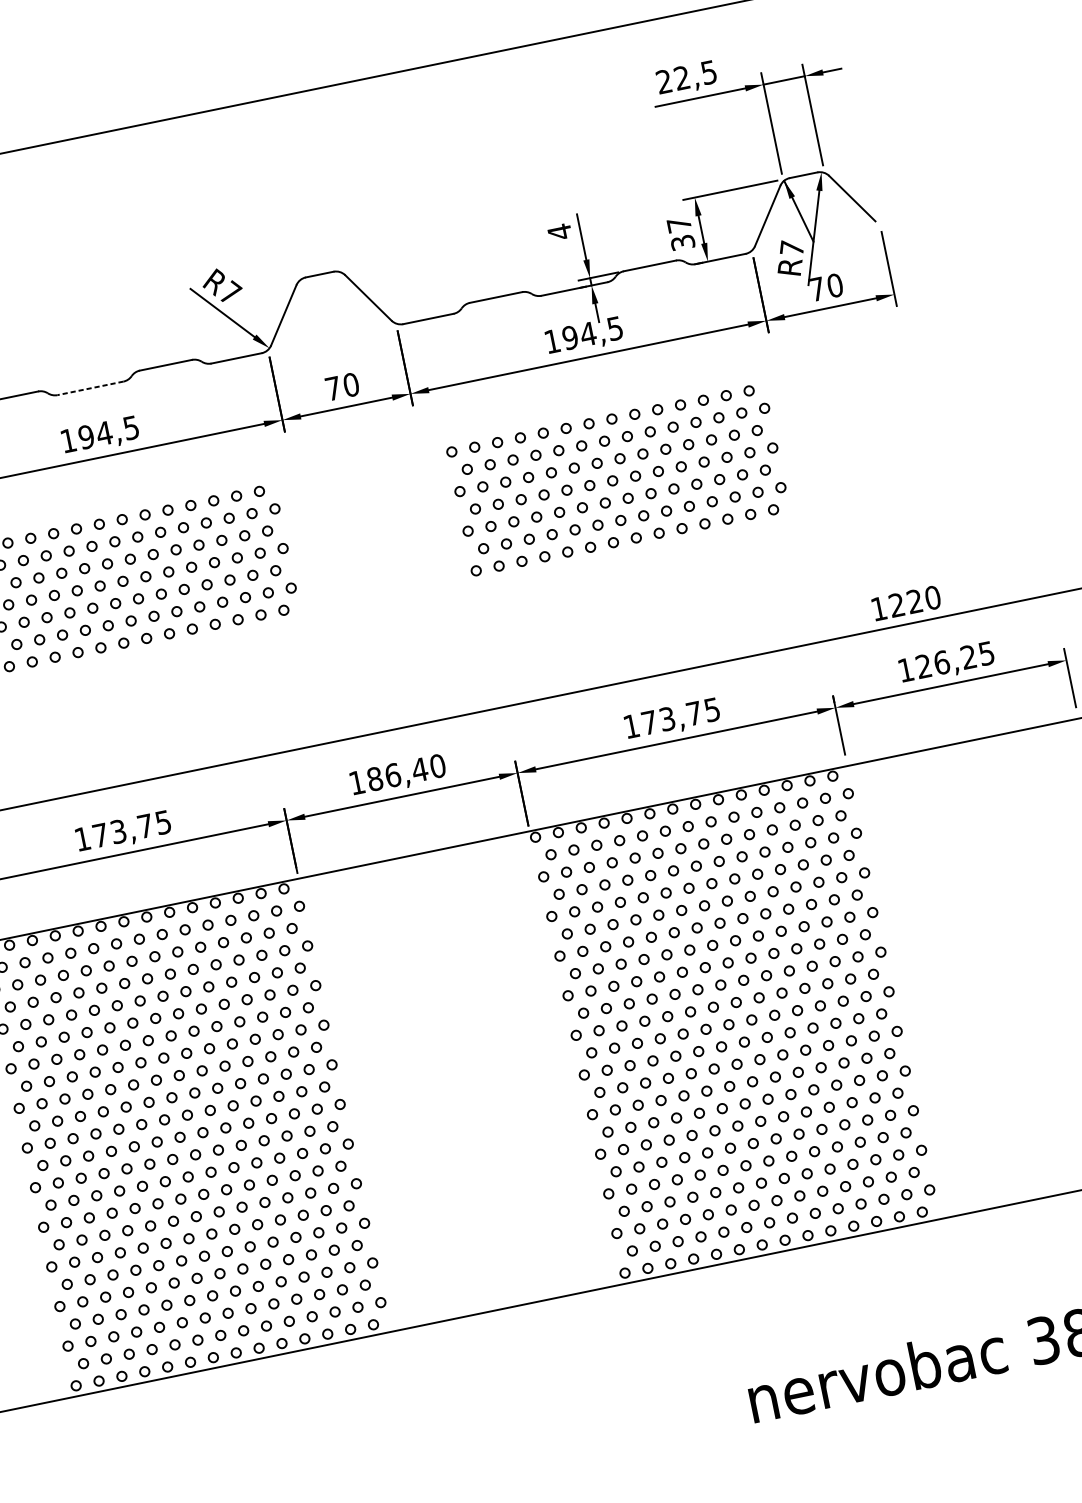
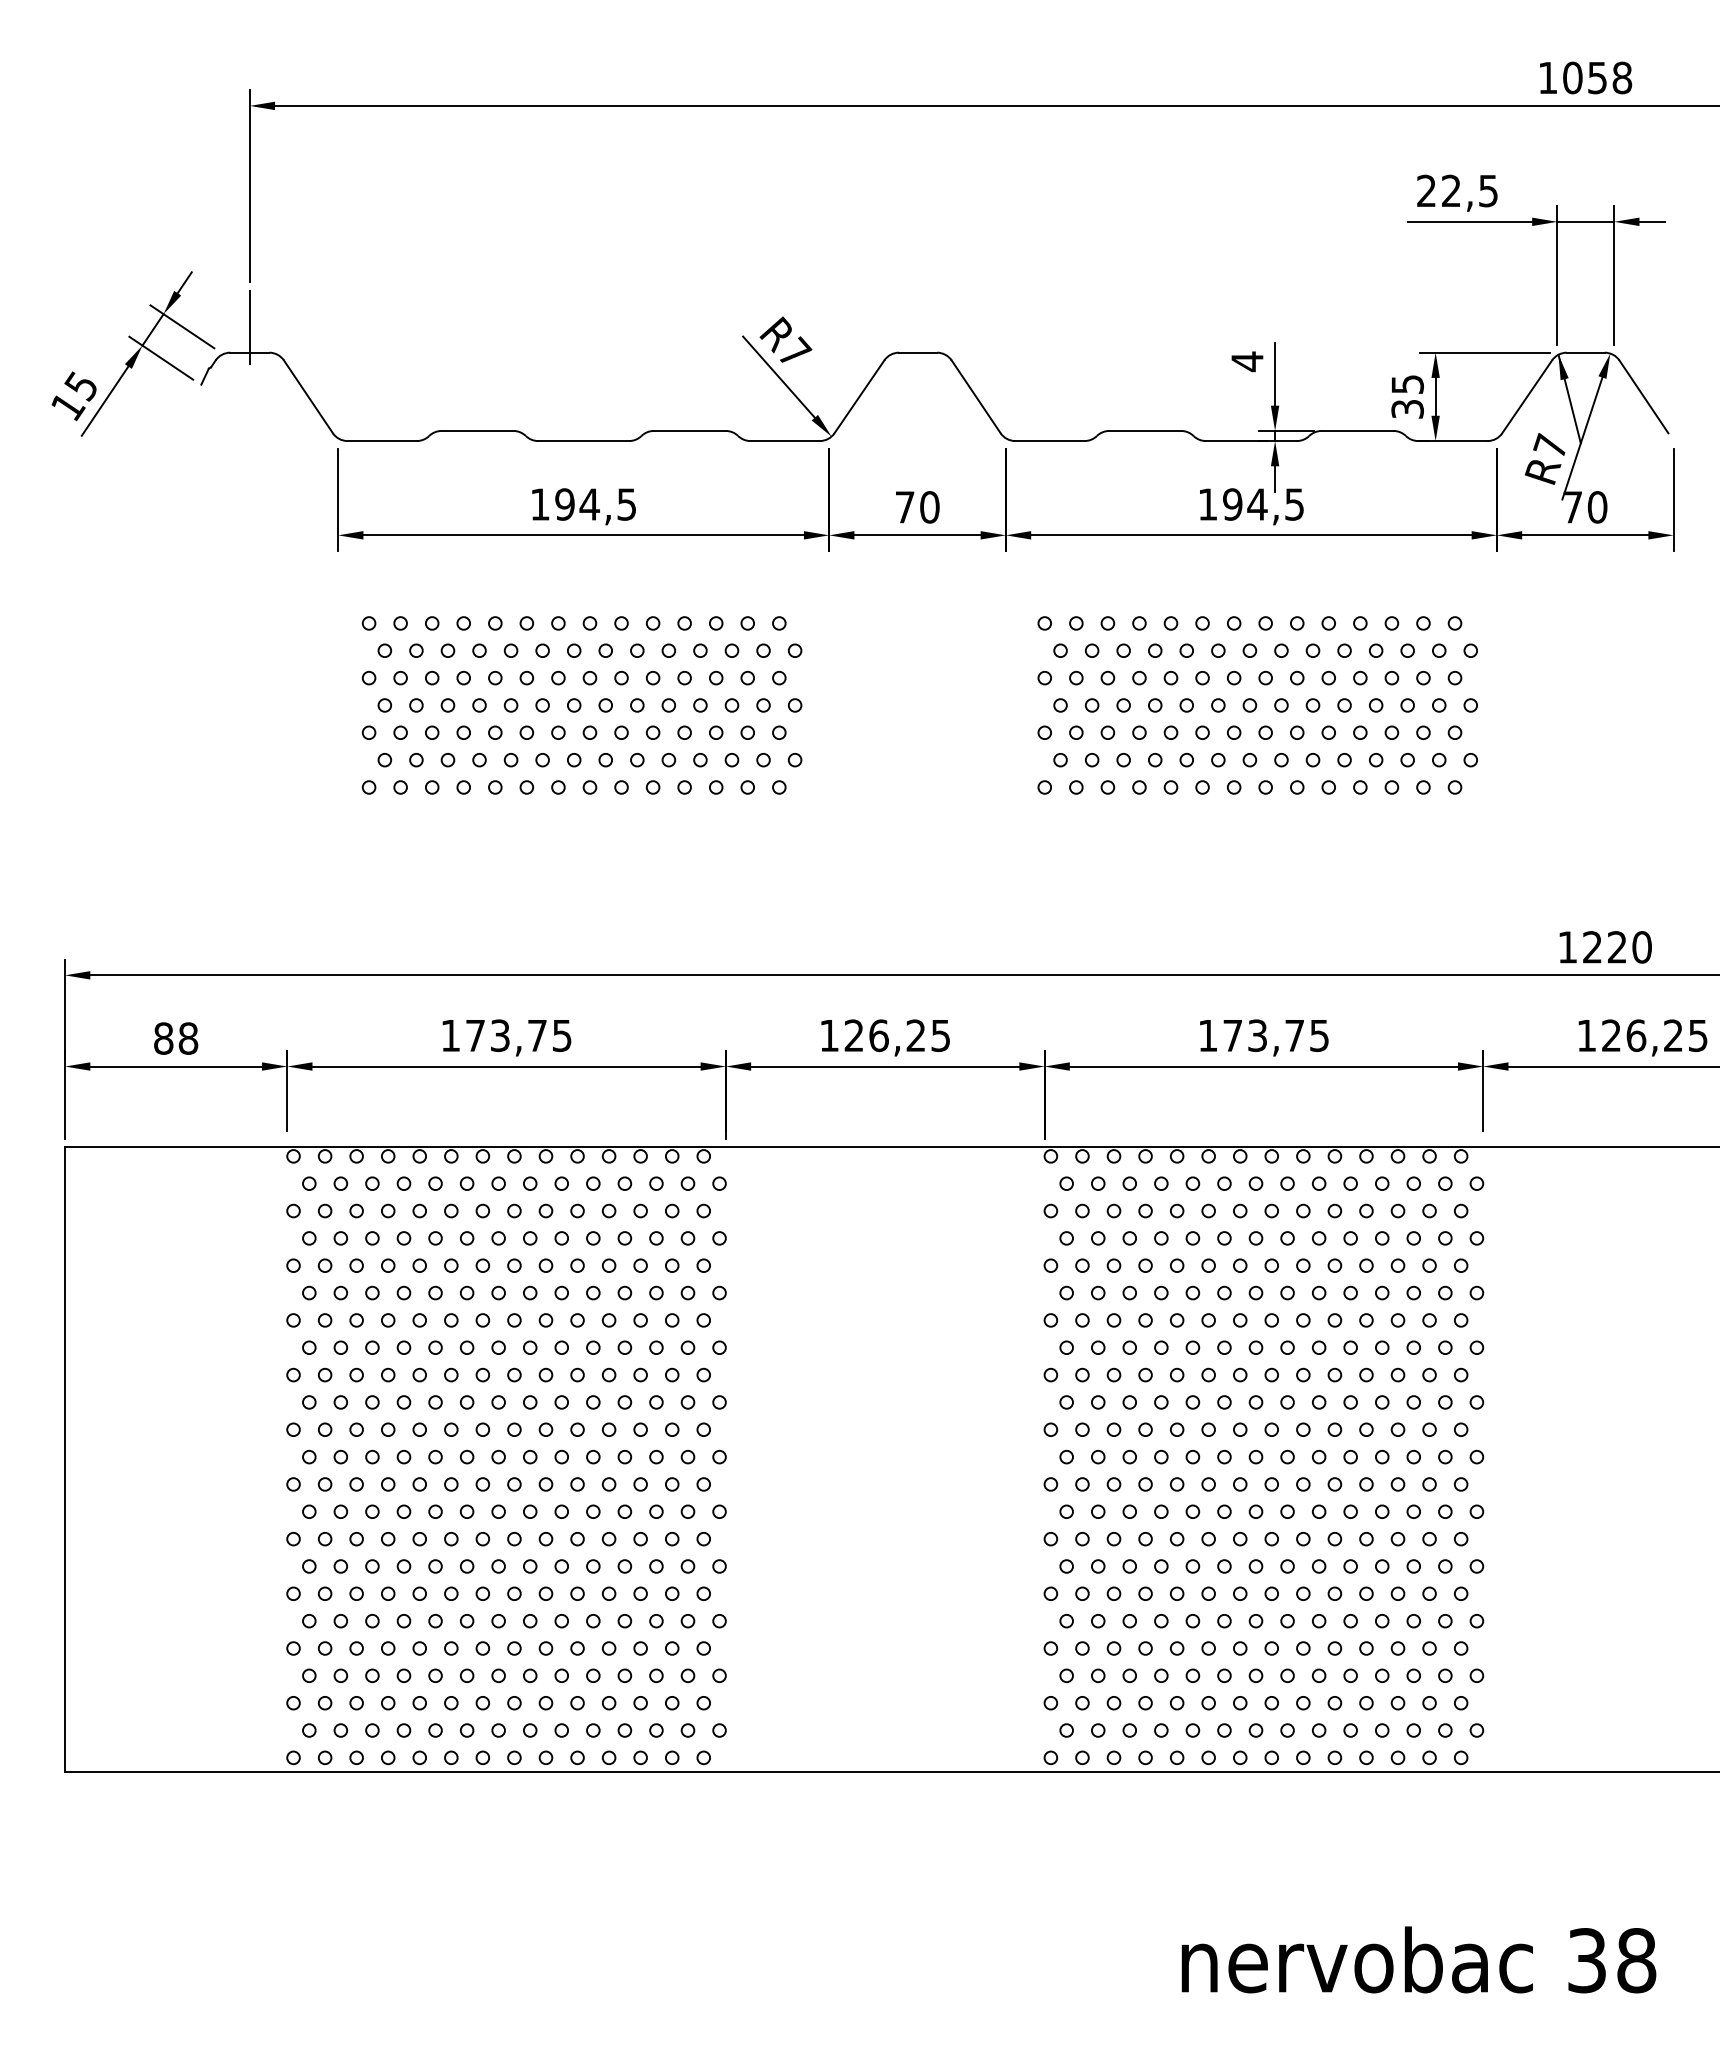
text: (679, 224) -> (1407, 384), 37 -> 35
line: (90, 388) -> (583, 441), dashed -> solid
text: (406, 772) -> (897, 1035), 186,40 -> 126,25

